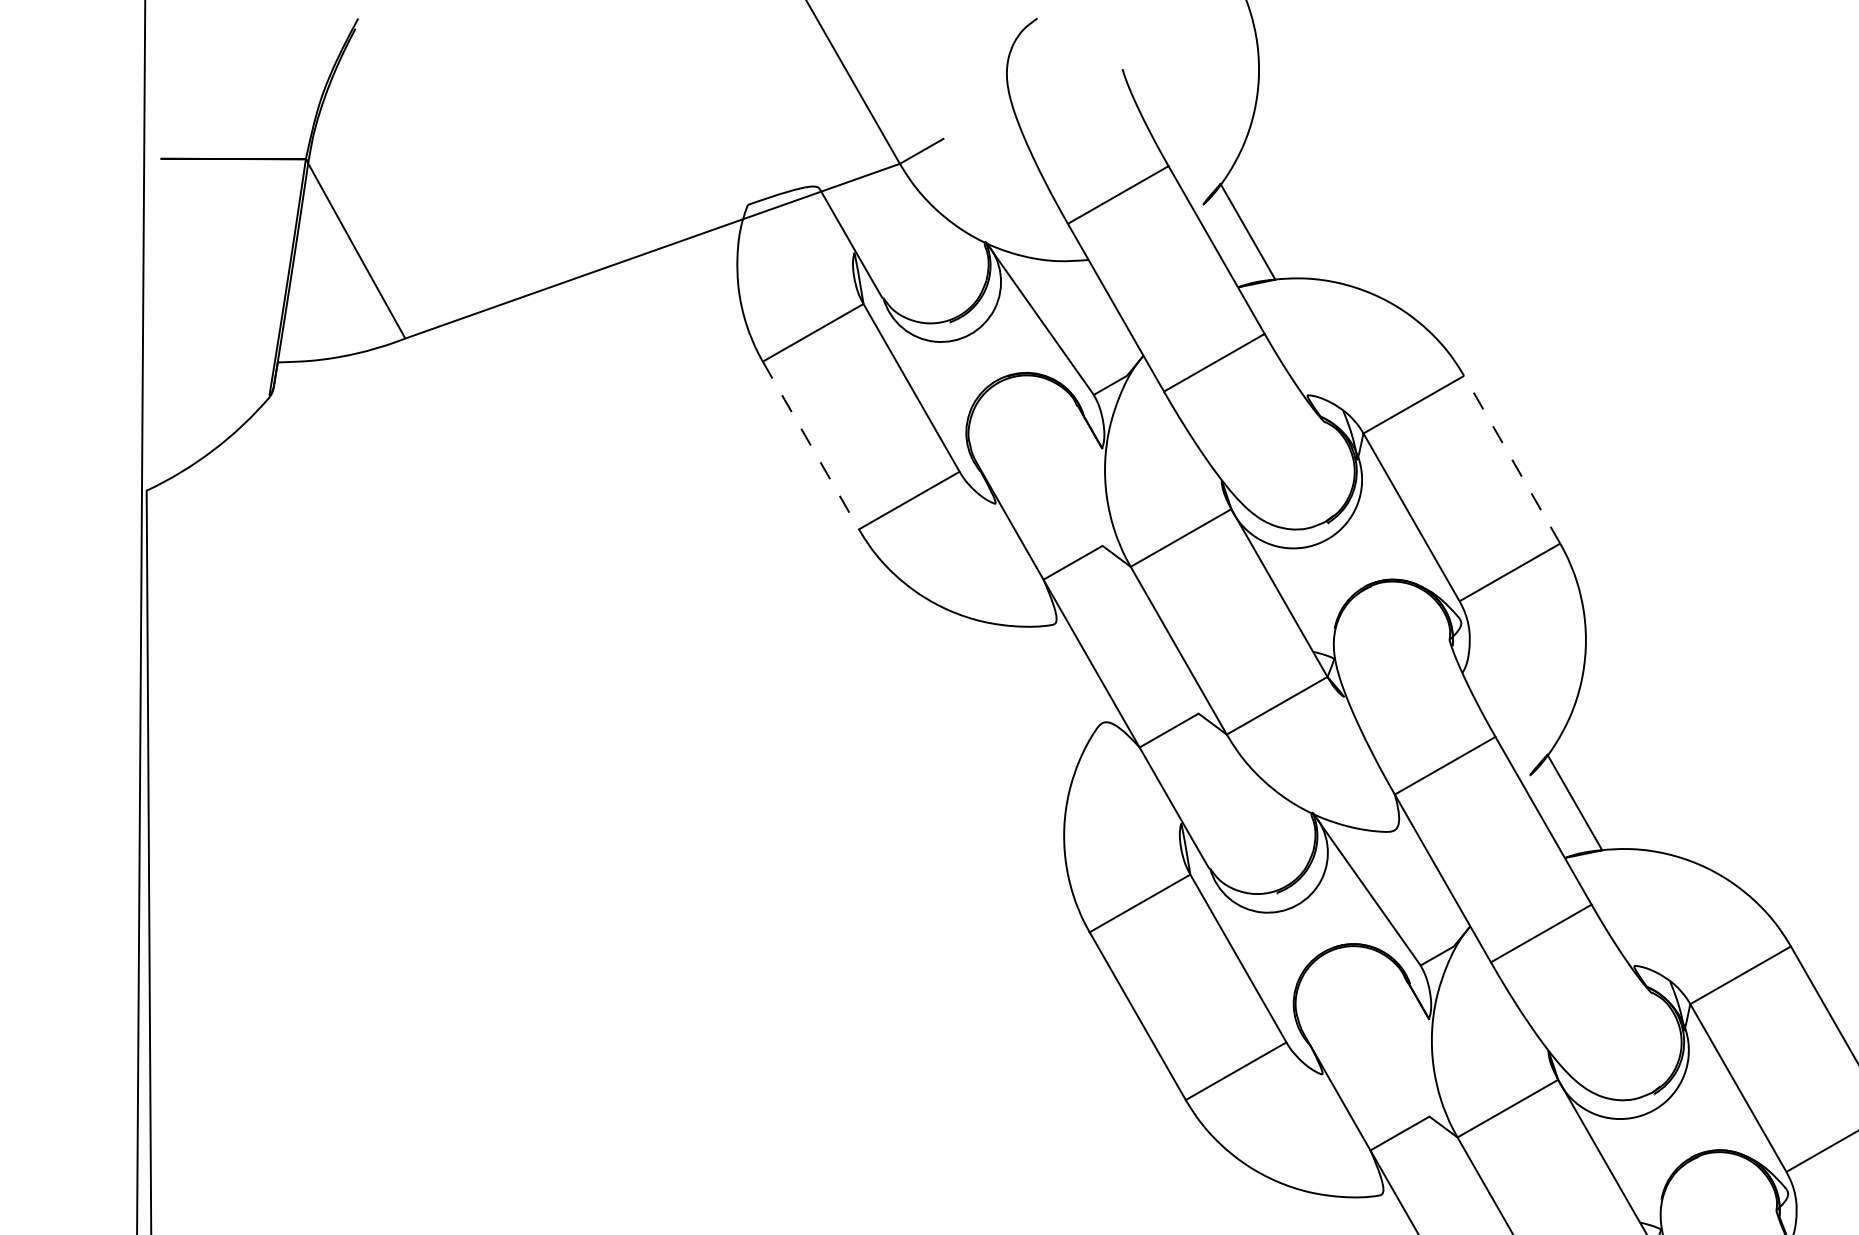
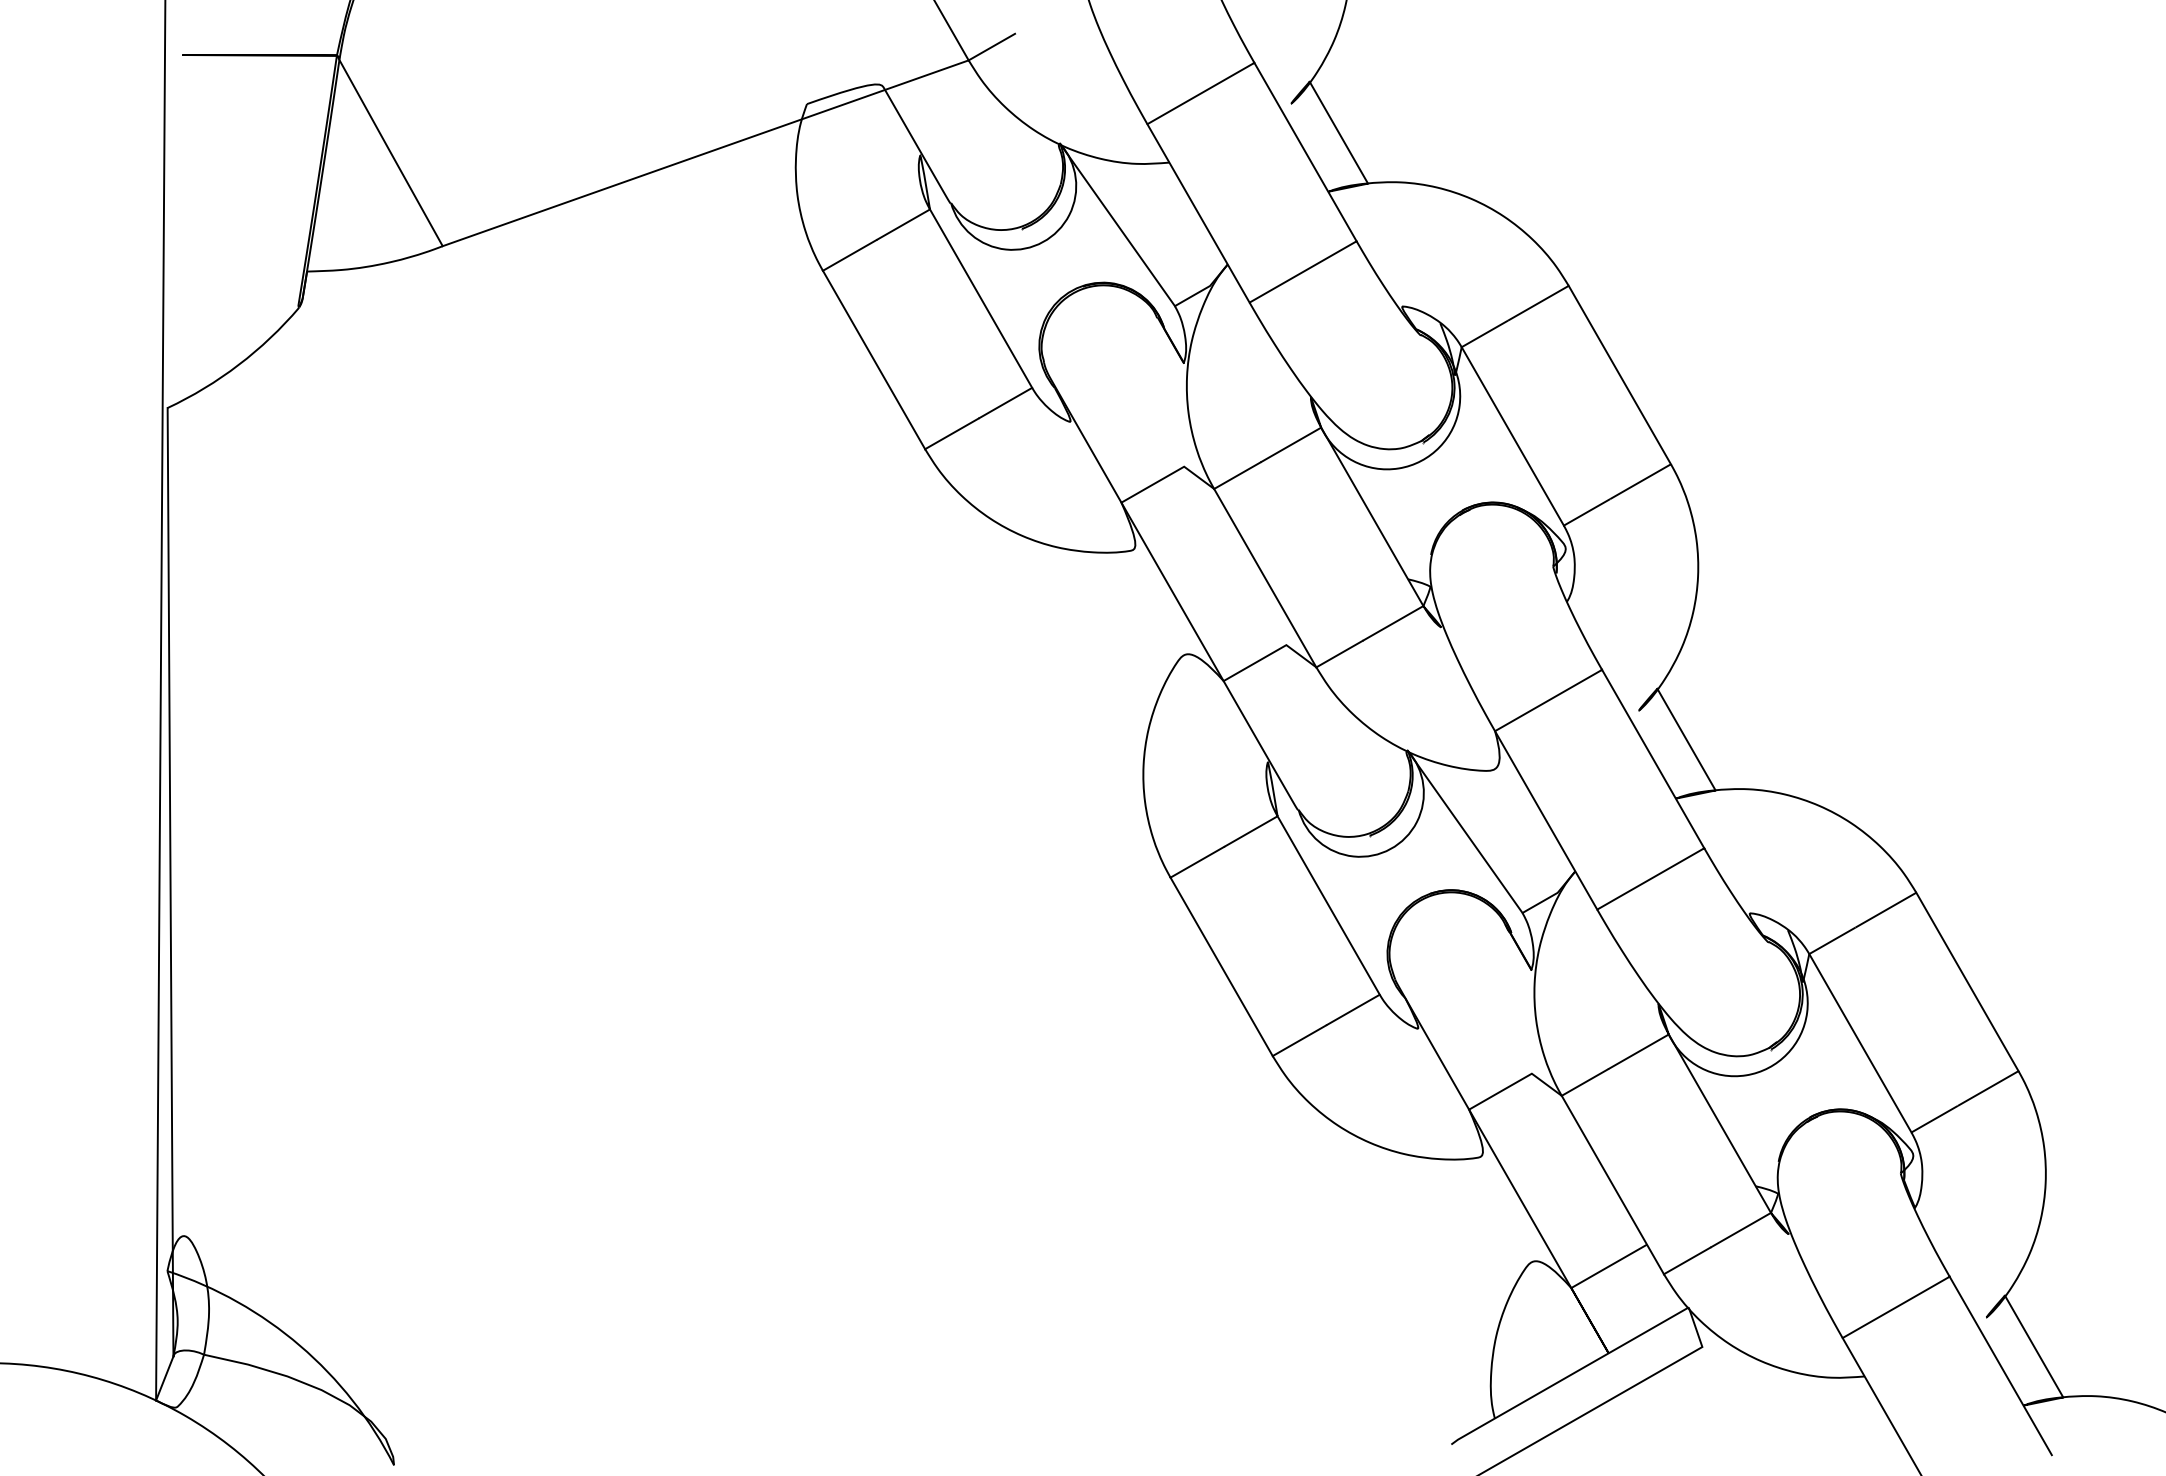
line: (811, 445) -> (874, 359), dashed -> solid
line: (1511, 460) -> (1619, 375), dashed -> solid

